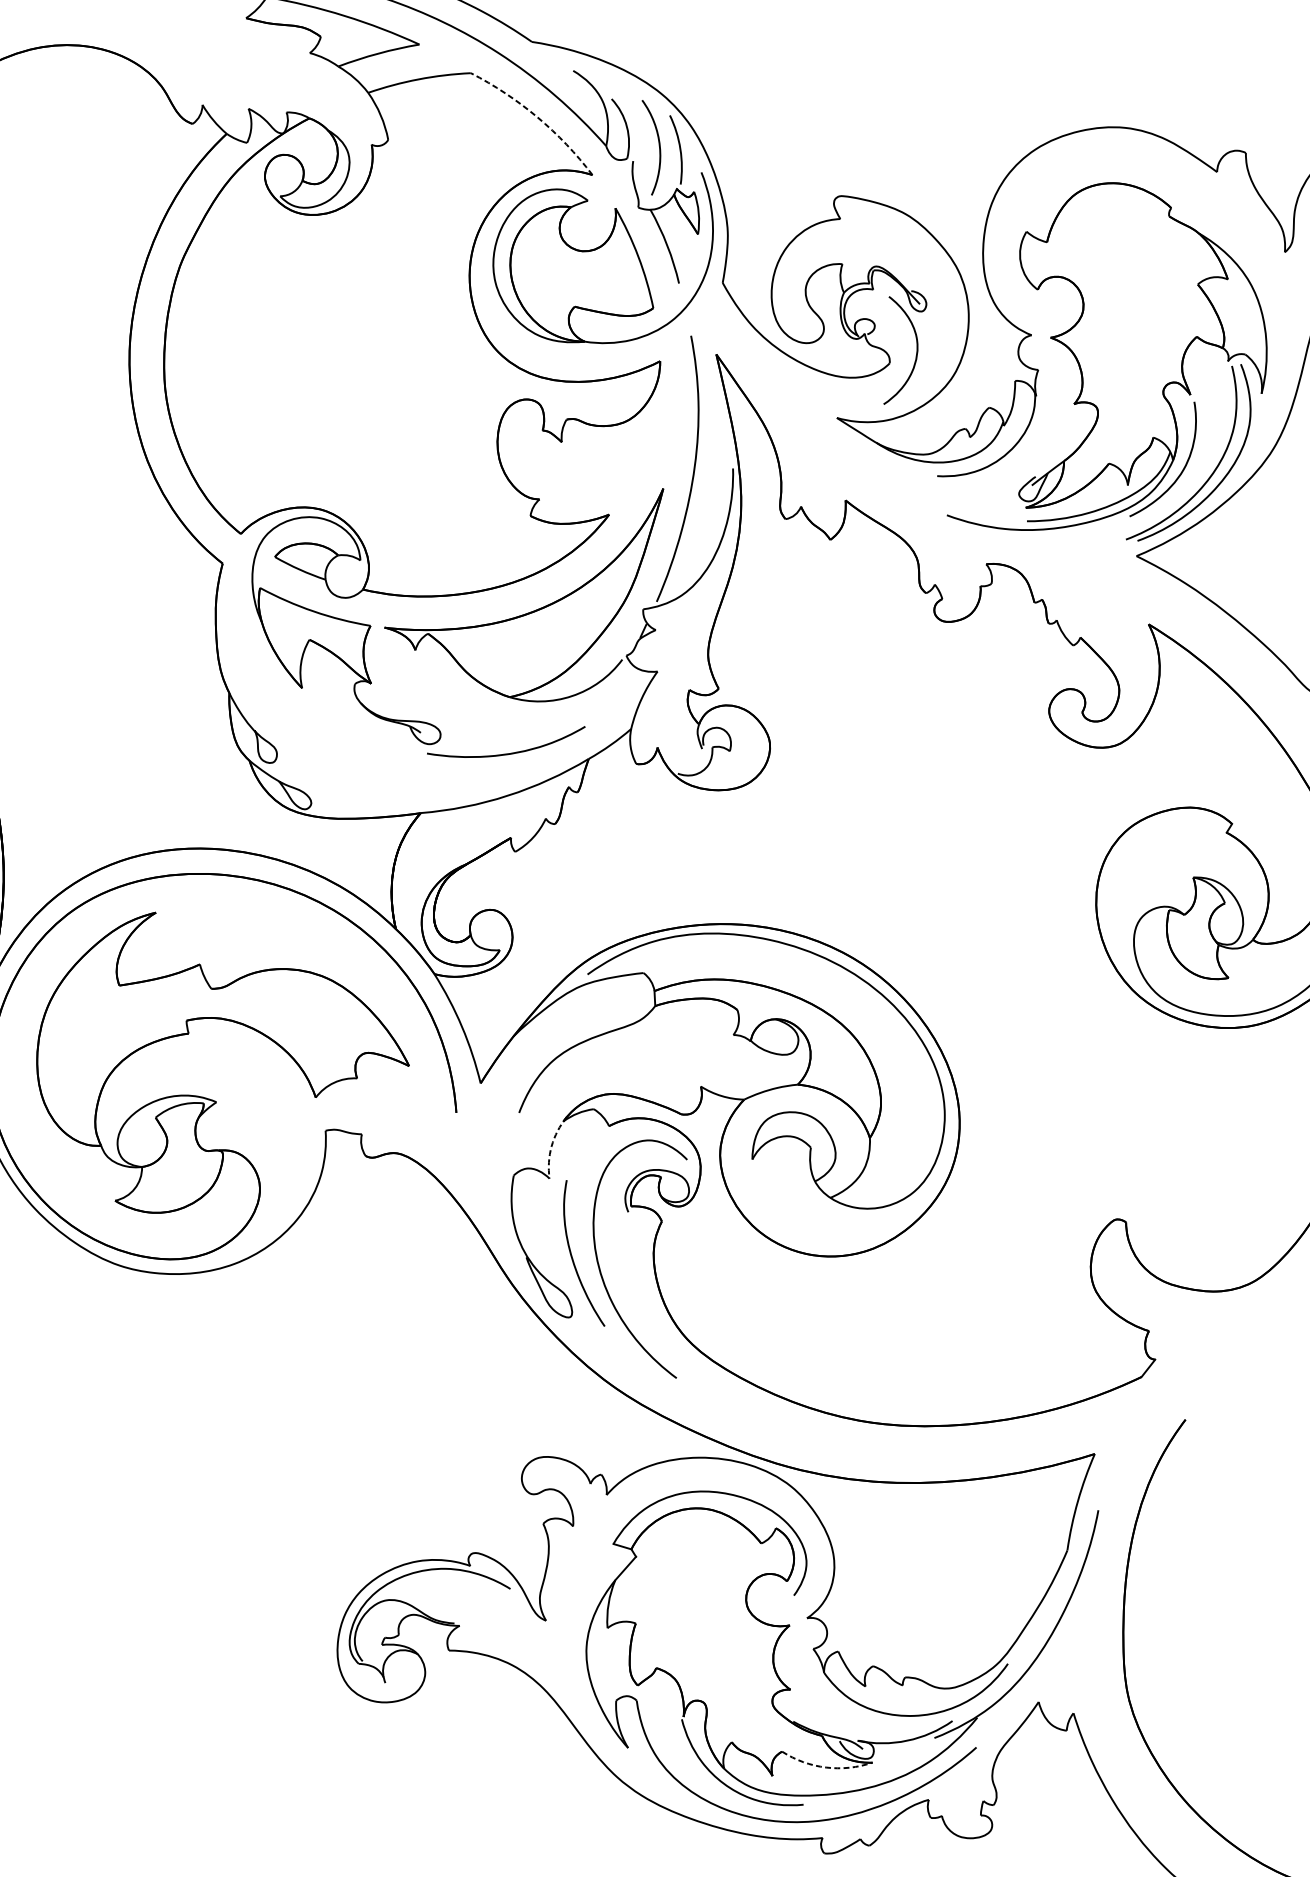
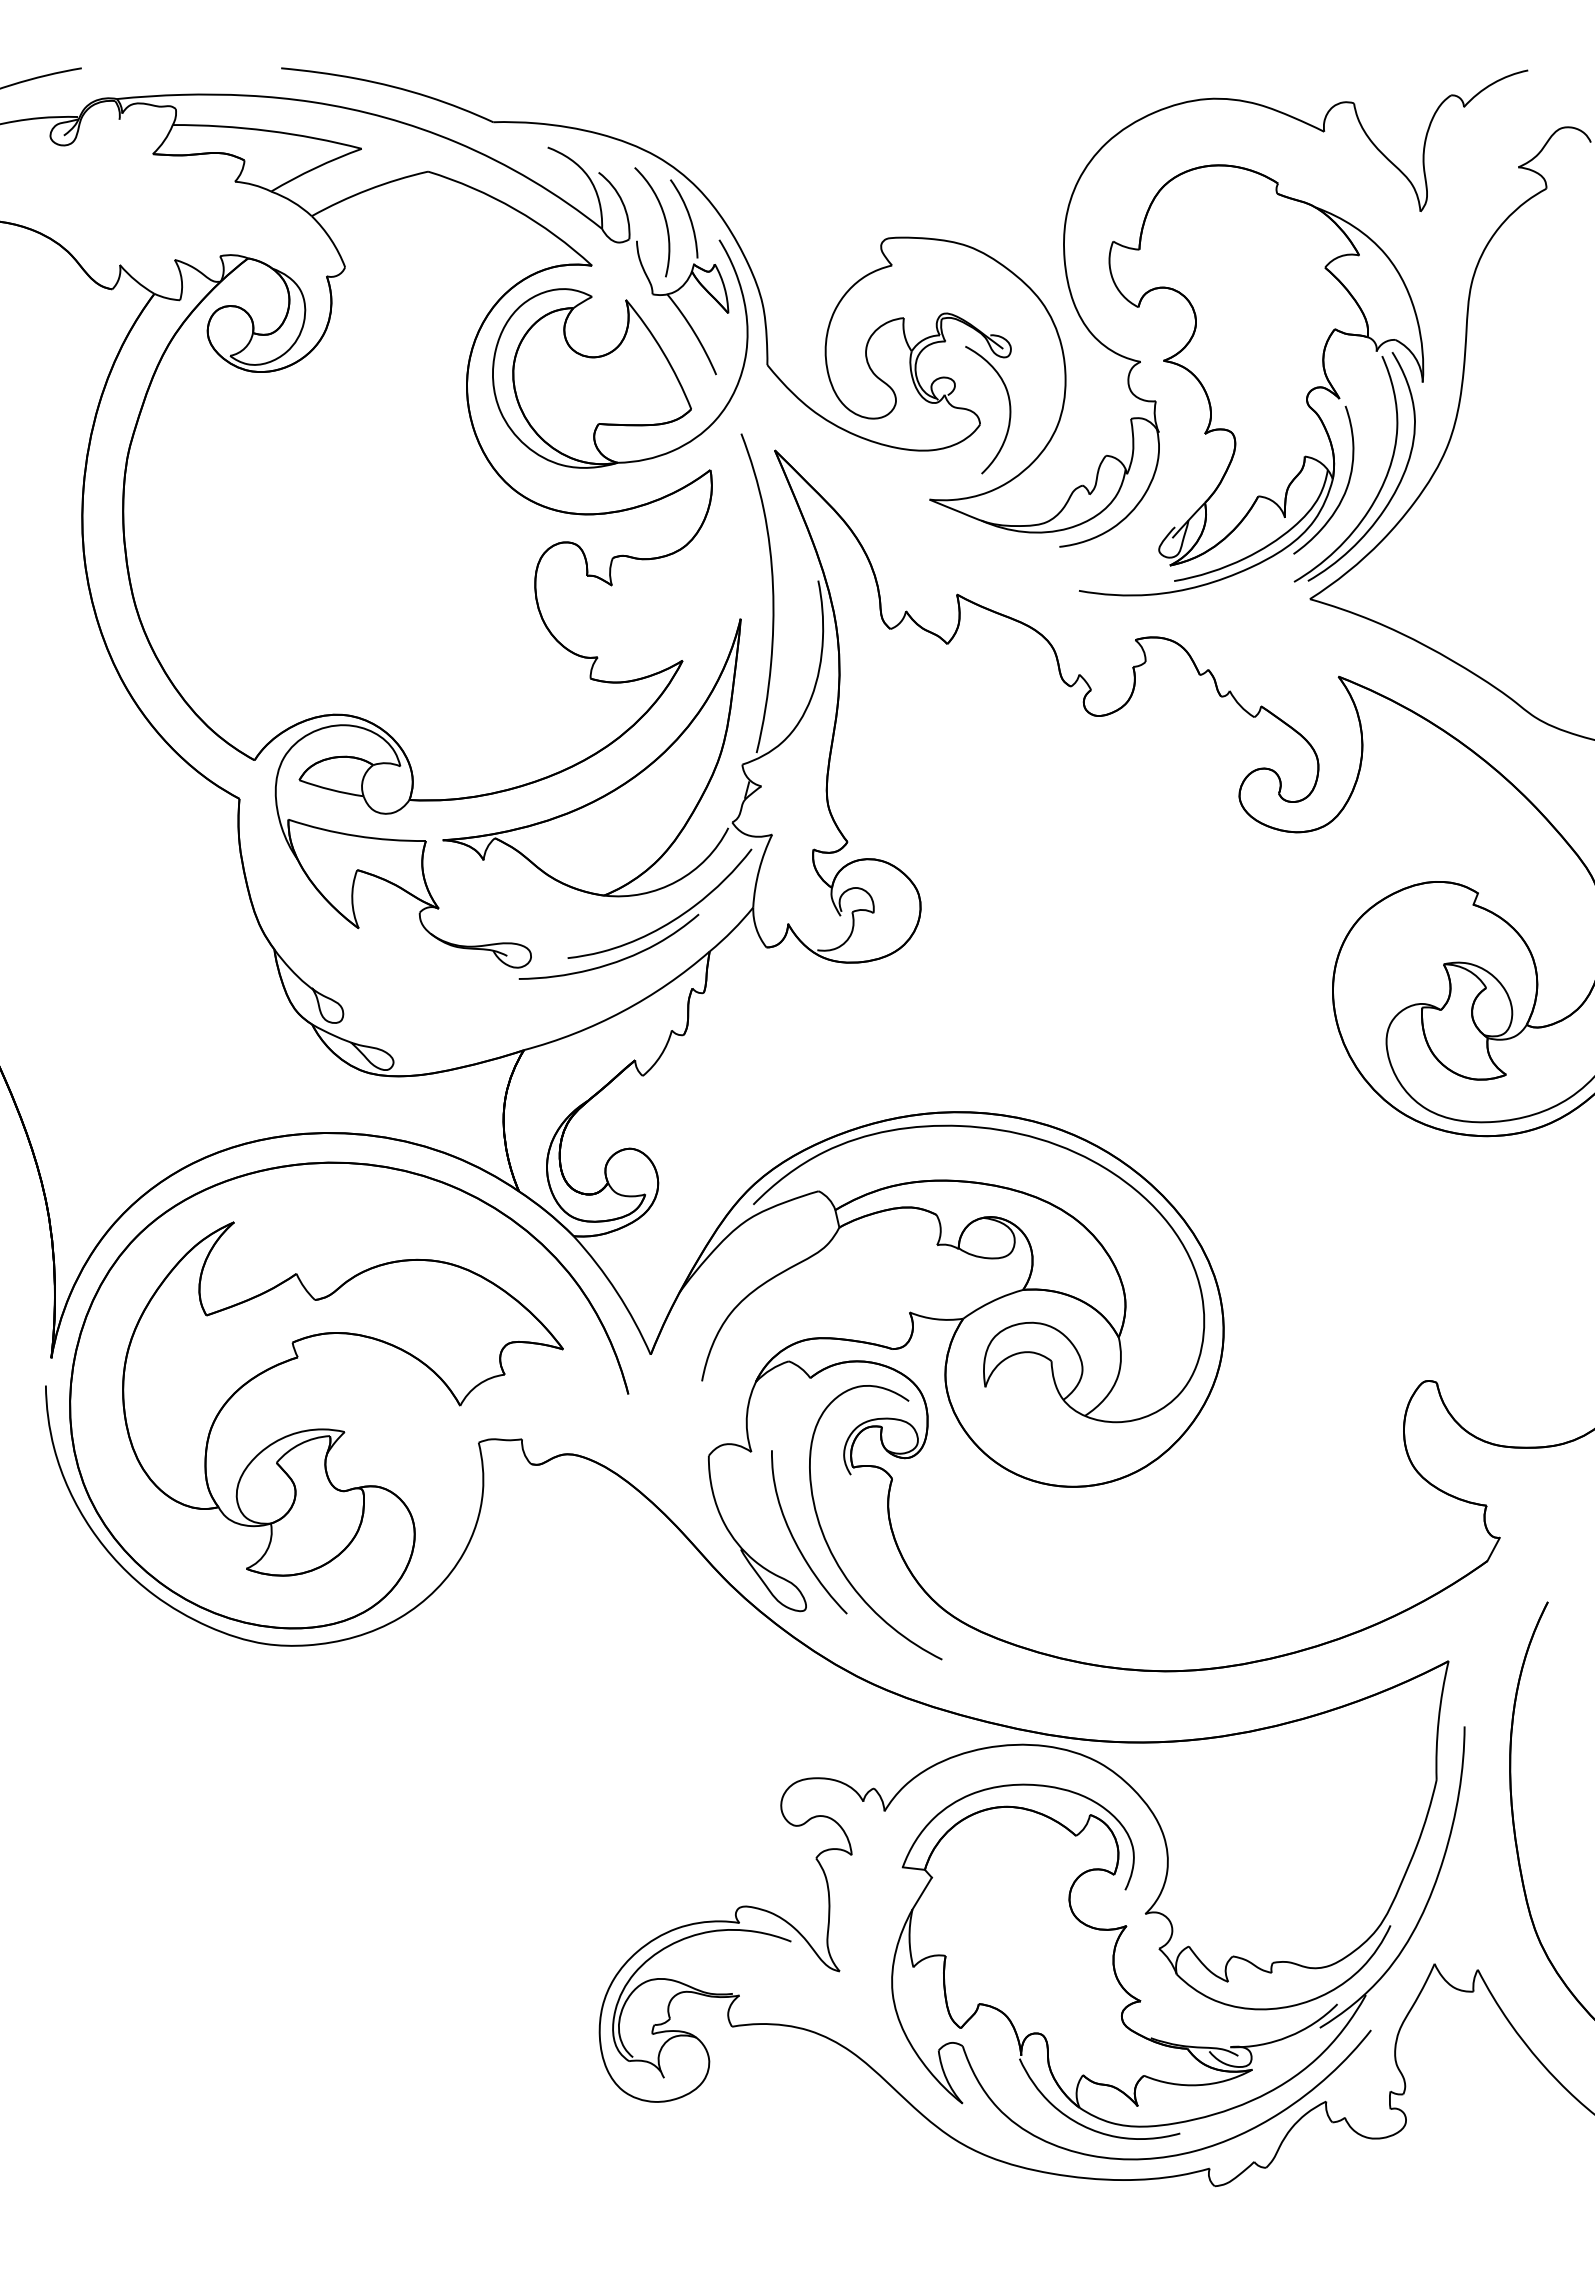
arc: (537, 117) -> (515, 209), dashed -> solid
curve: (559, 728) -> (669, 921), added
arc: (551, 1146) -> (747, 1413), dashed -> solid
arc: (825, 1767) -> (1198, 2085), dashed -> solid

